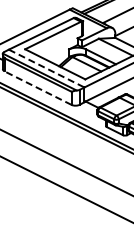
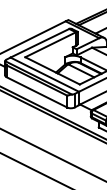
line: (47, 68) -> (45, 74), dashed -> solid
line: (37, 87) -> (36, 91), dashed -> solid

